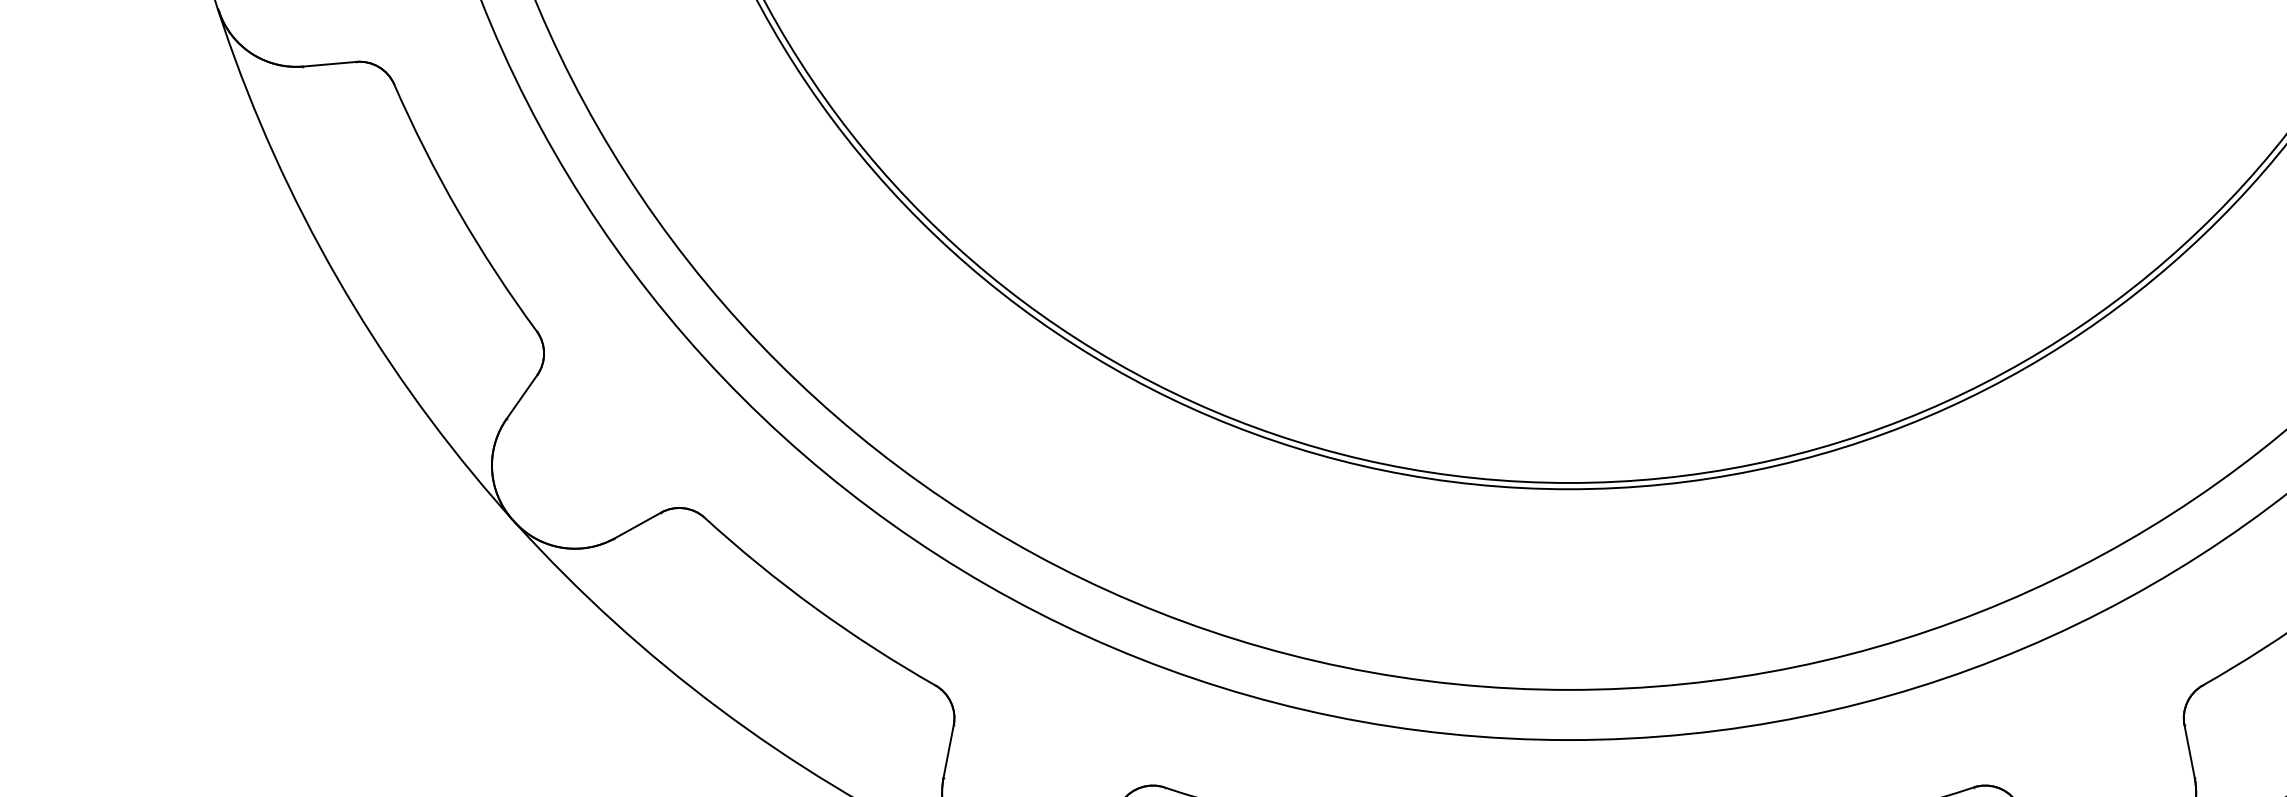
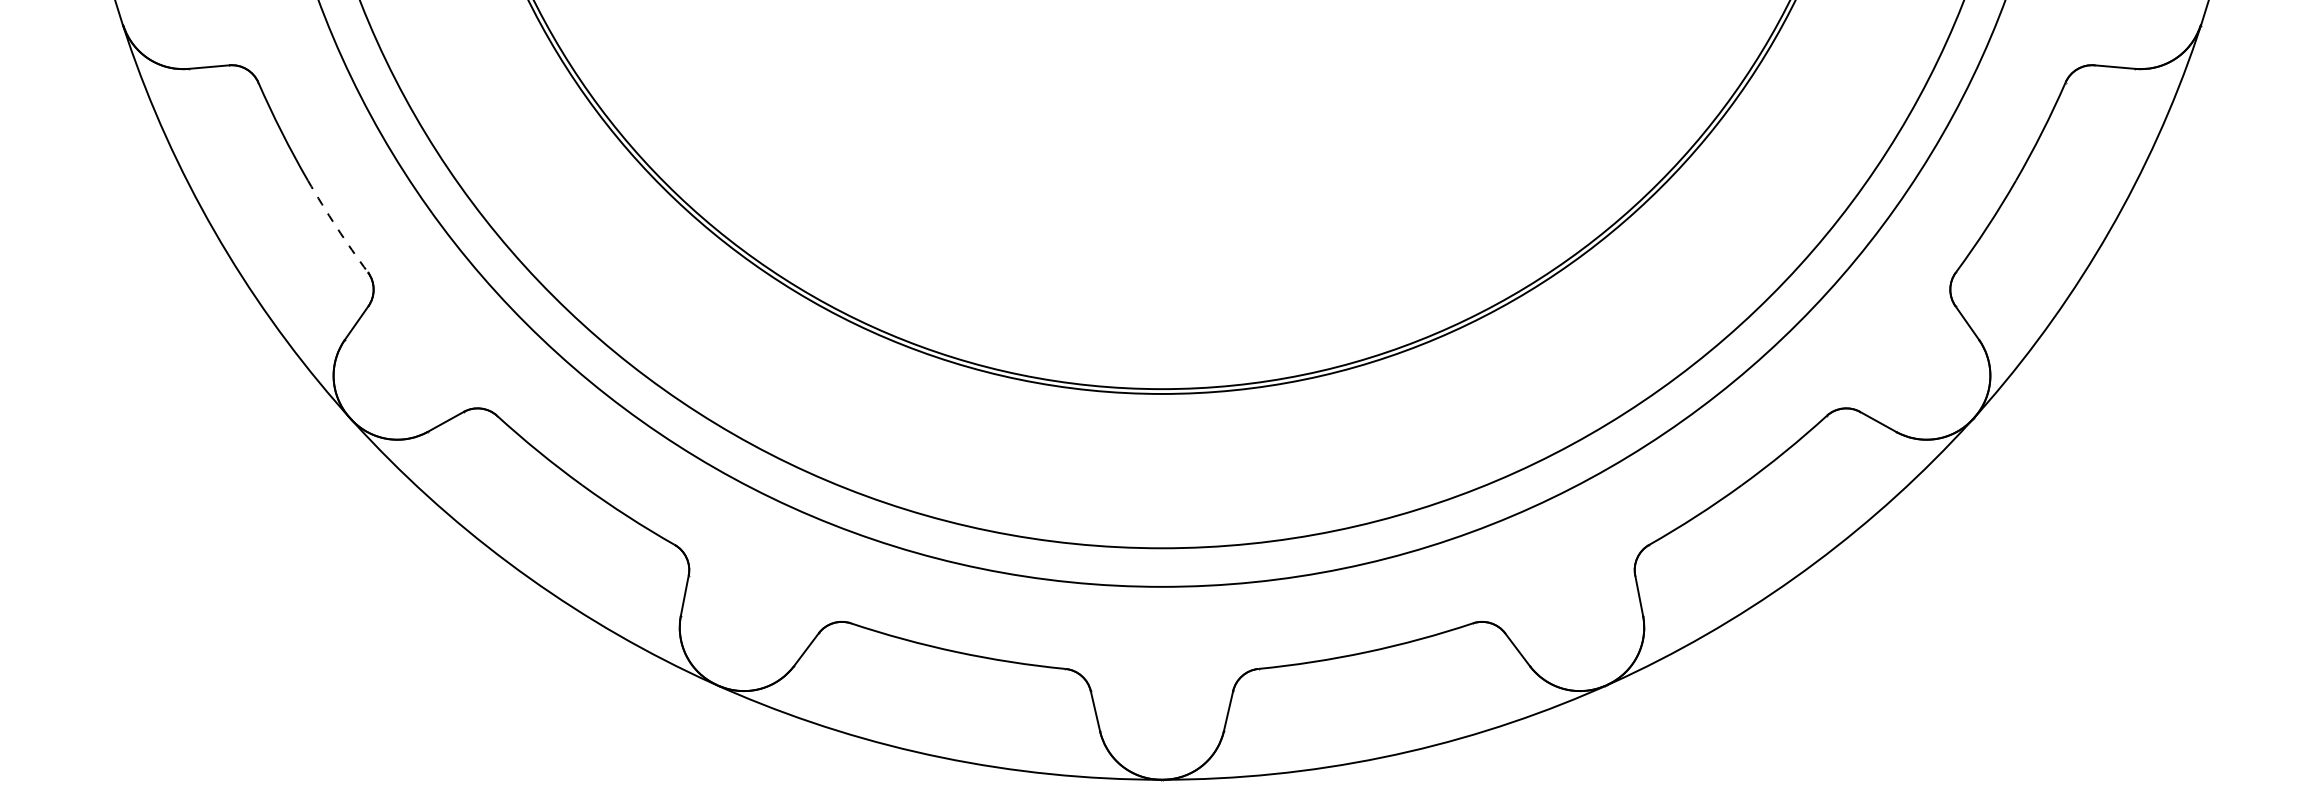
arc: (495, 272) -> (336, 227), solid -> dashed

